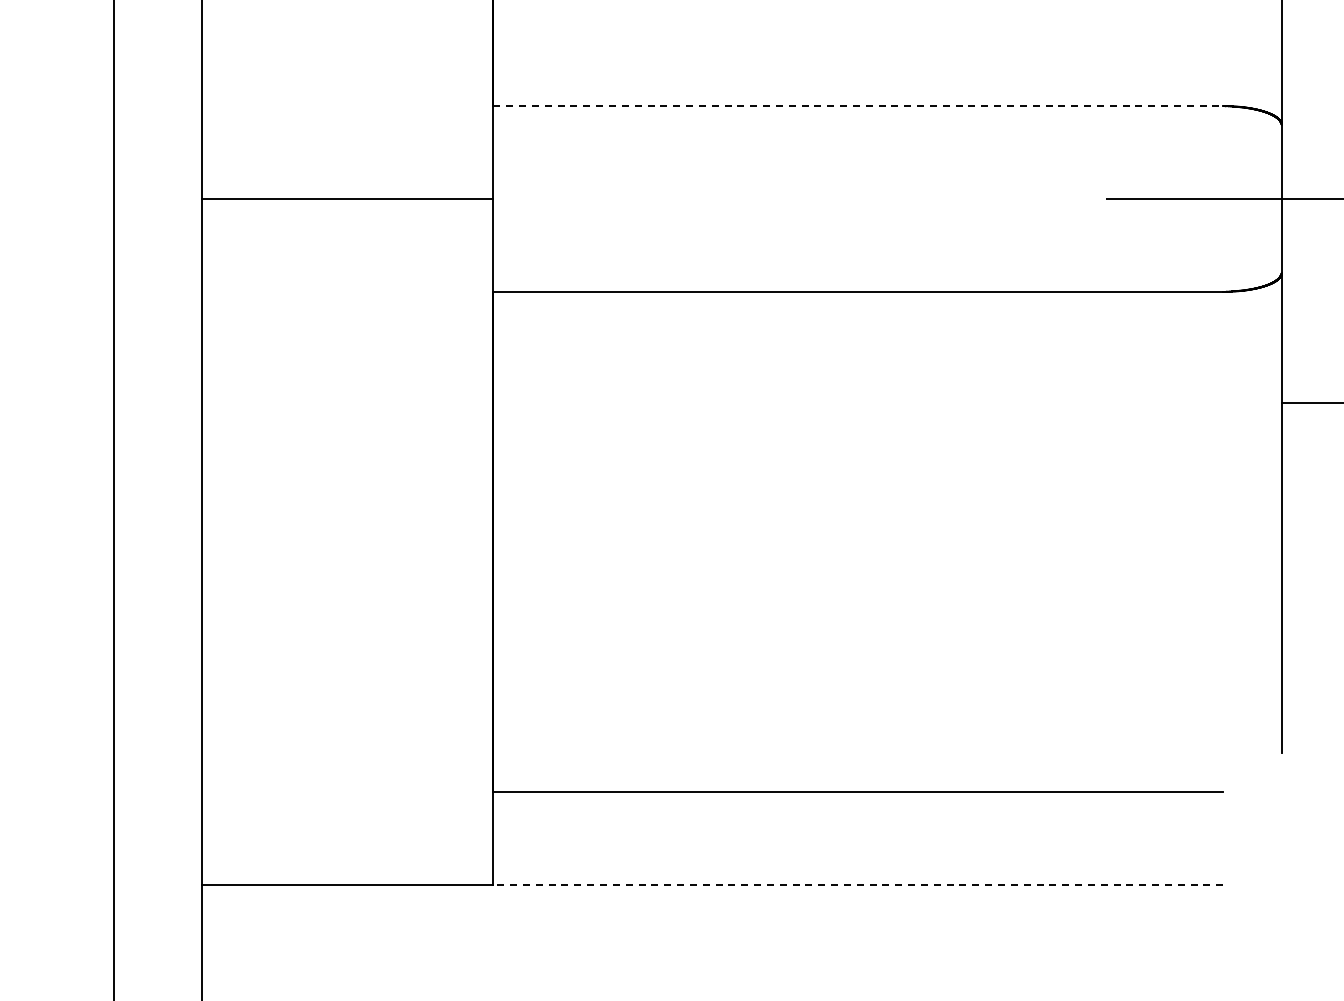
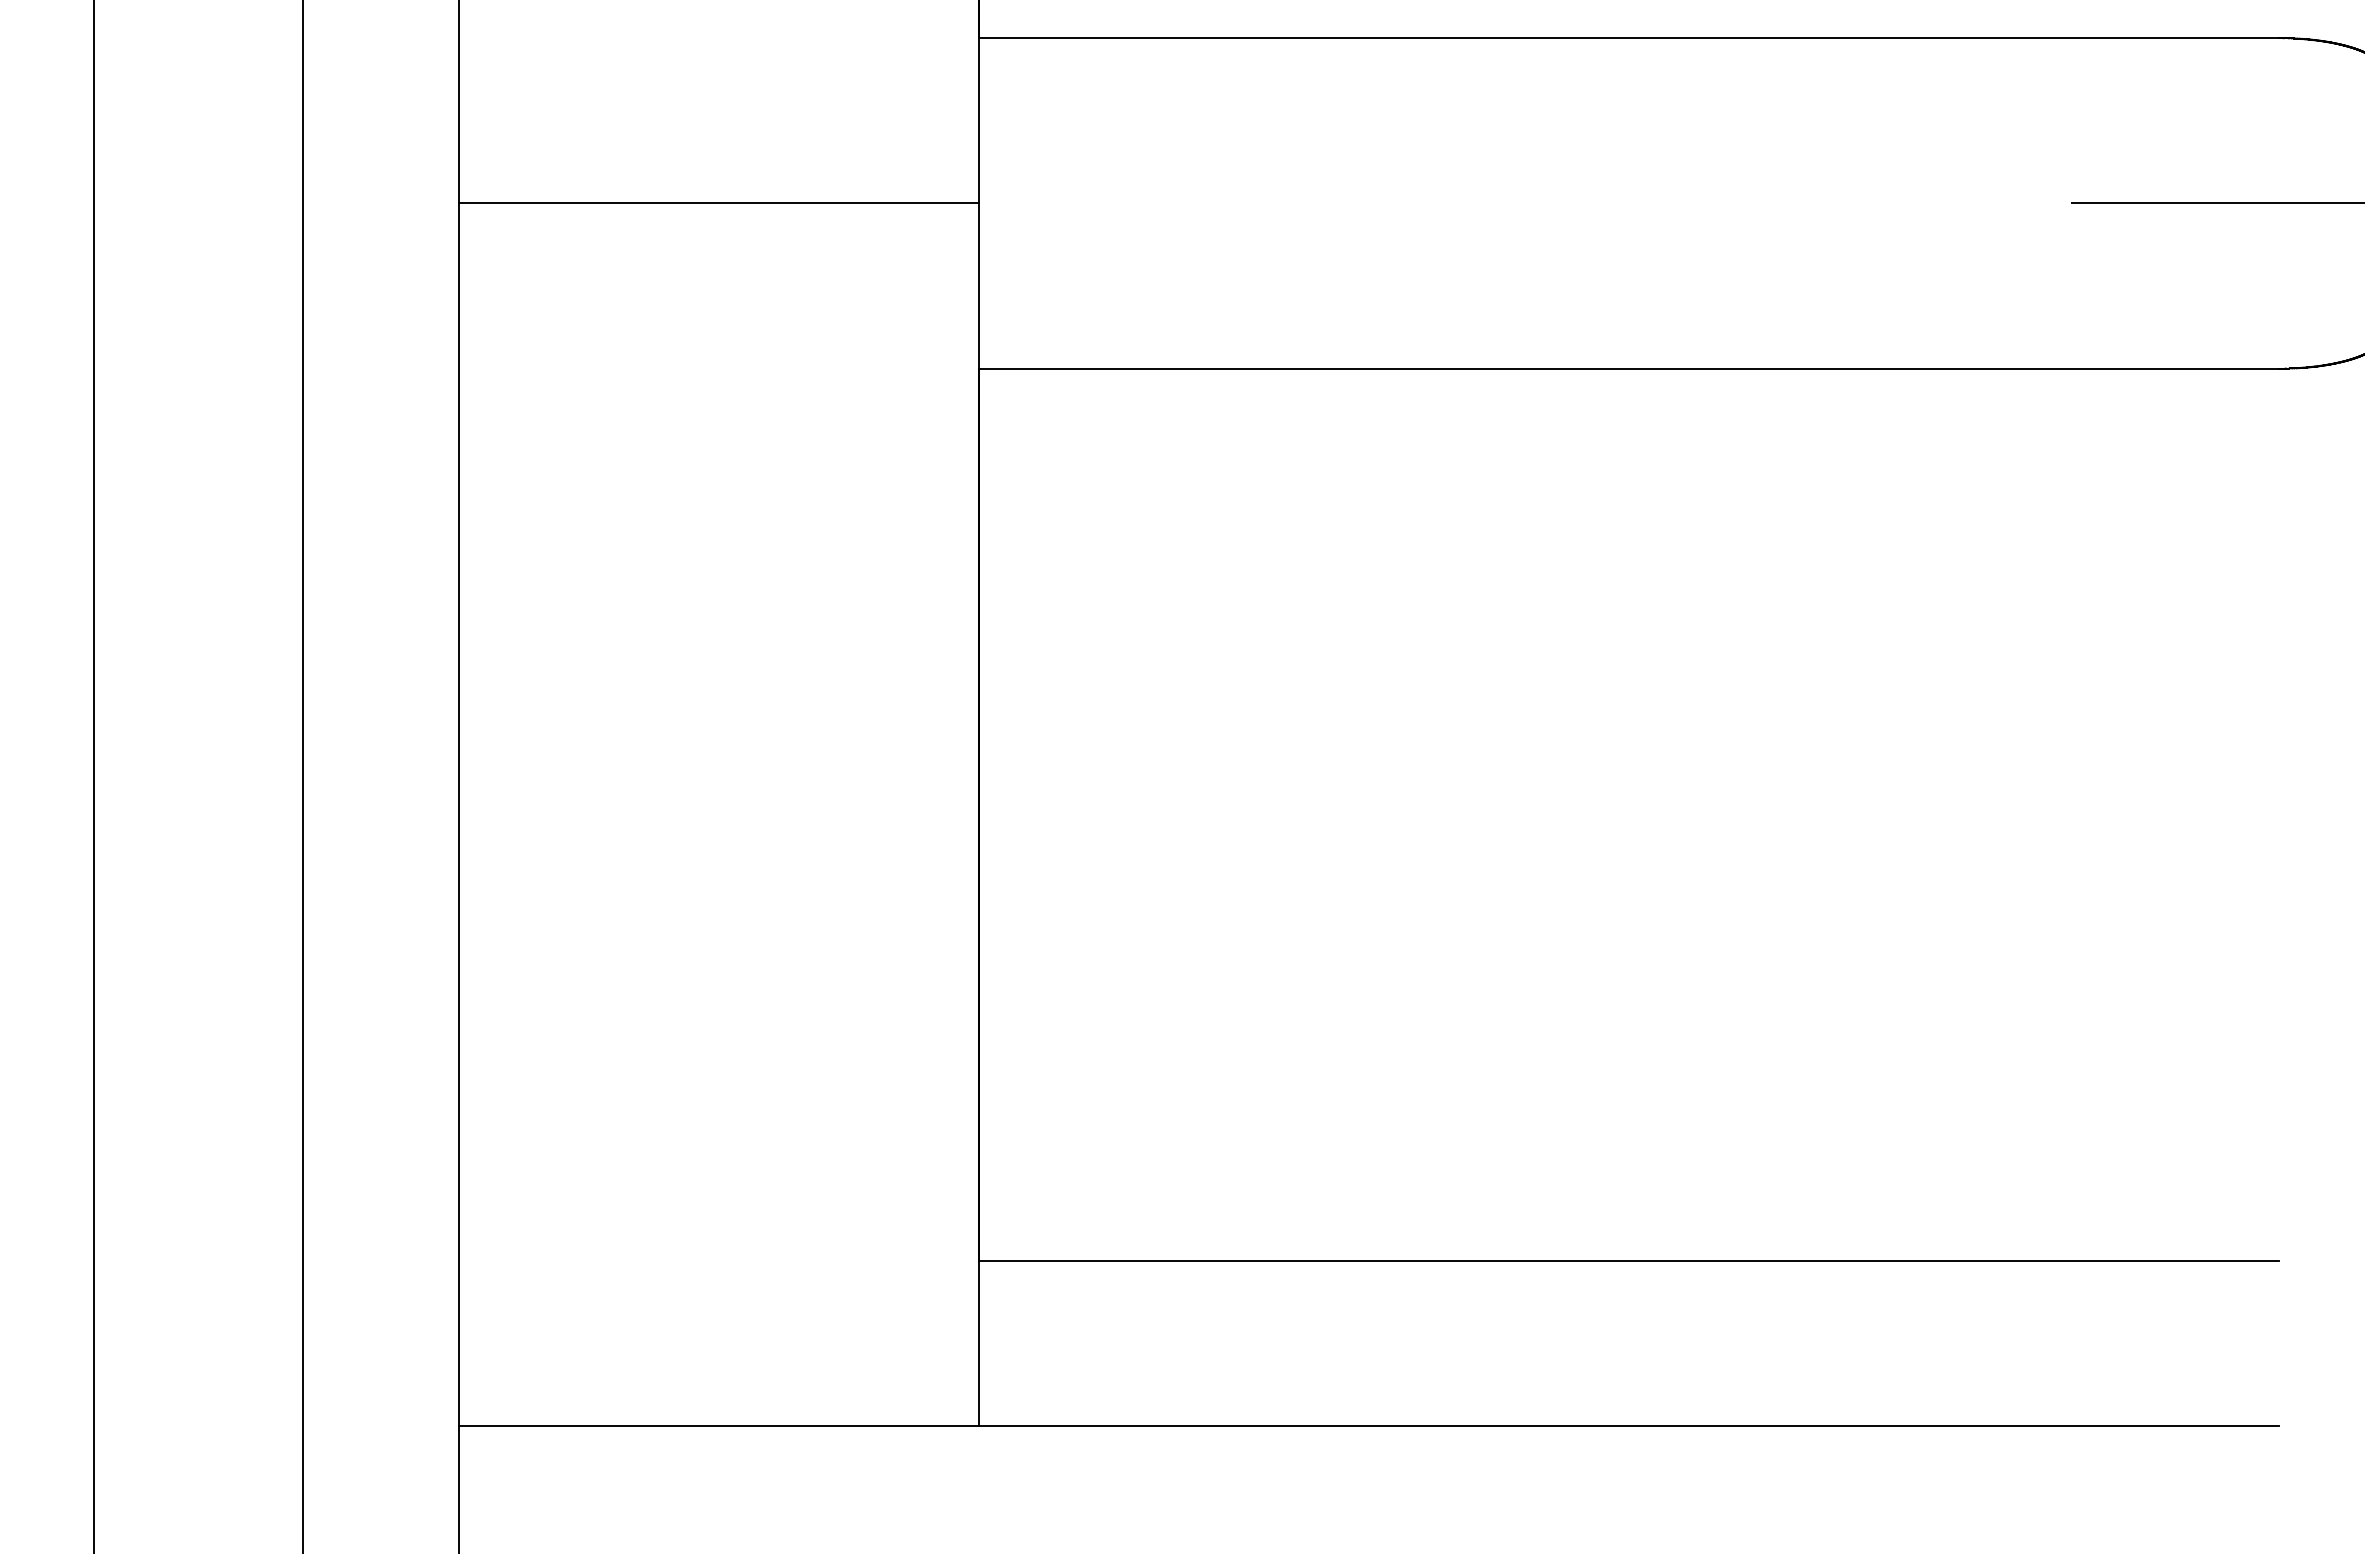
line: (858, 106) -> (1629, 38), dashed -> solid
line: (858, 885) -> (1629, 1426), dashed -> solid

